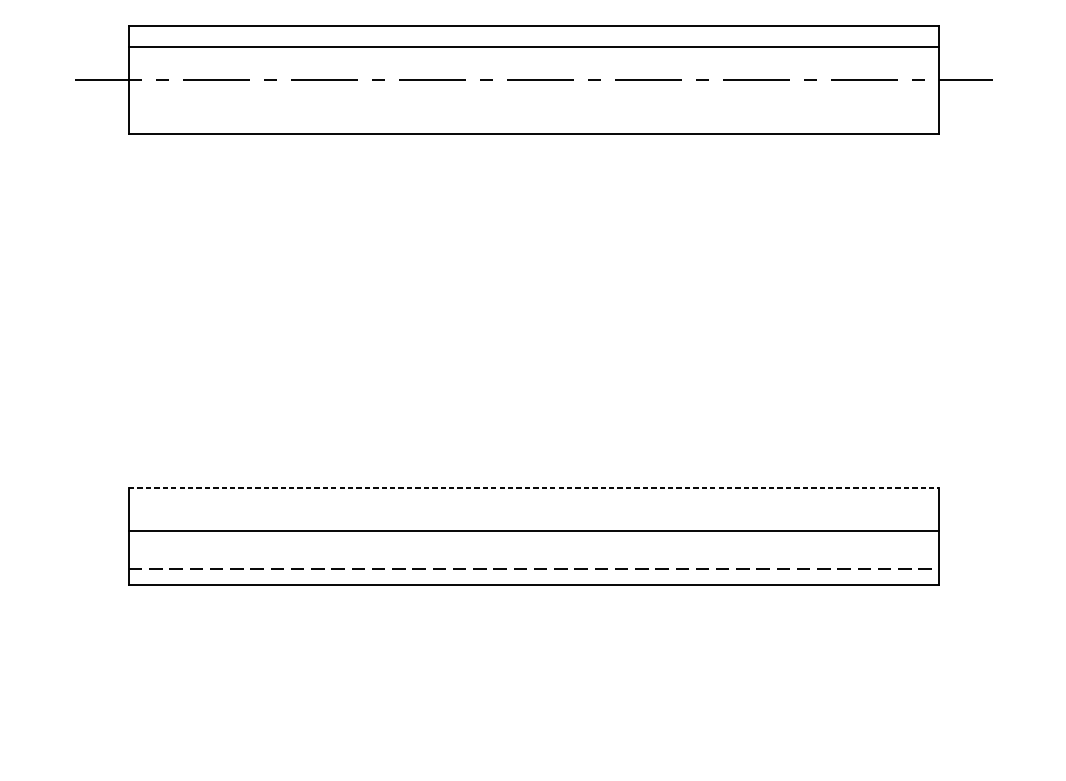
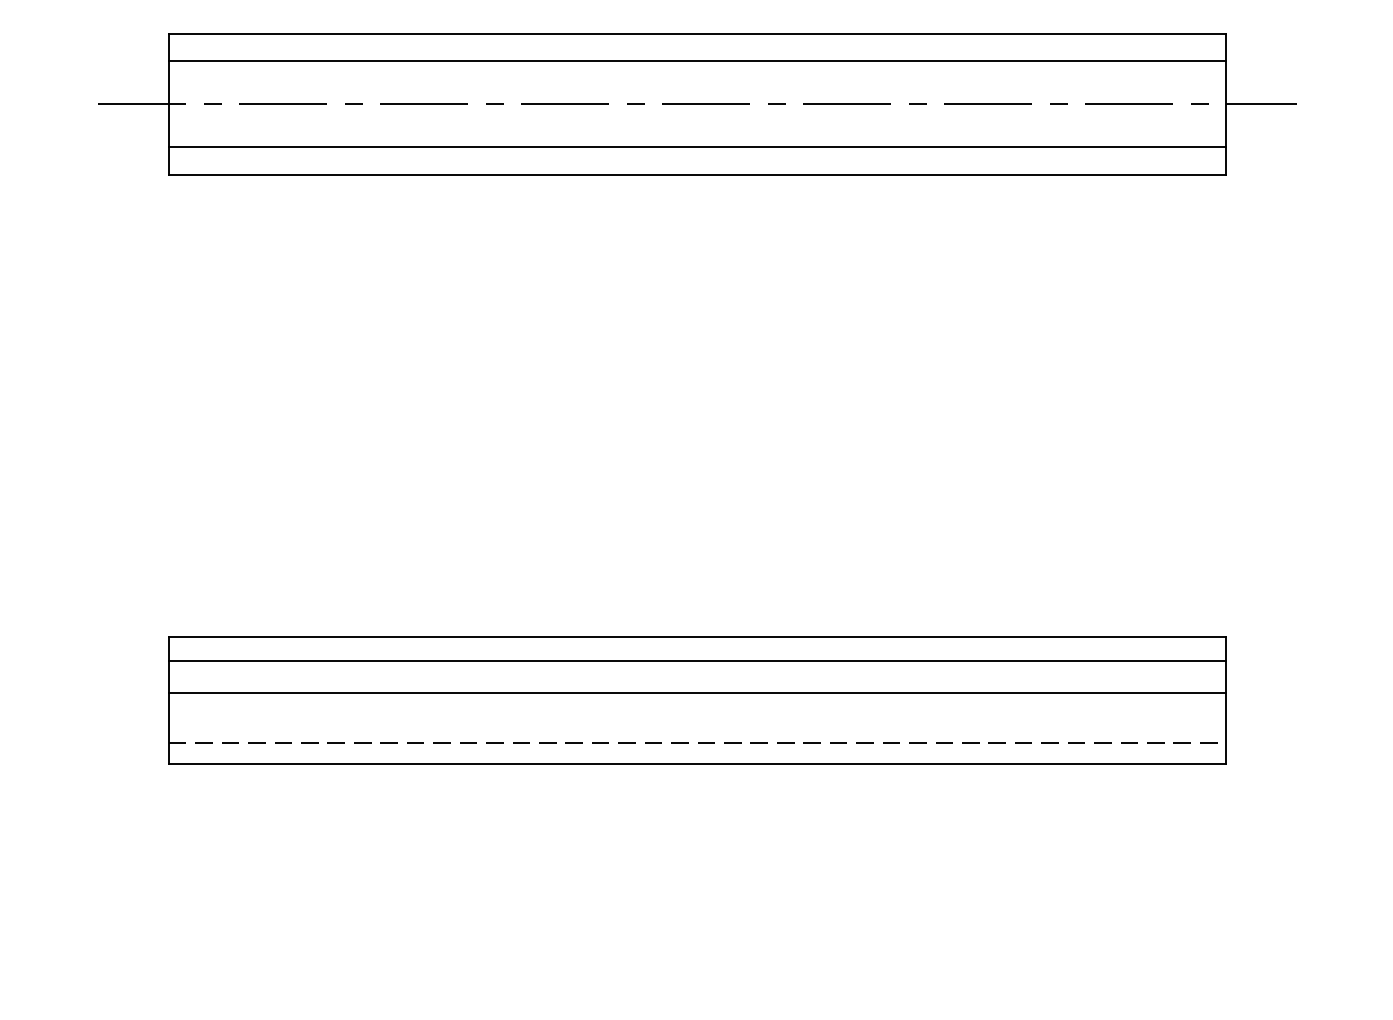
line: (533, 112) -> (697, 147), added
line: (533, 487) -> (697, 636), dashed -> solid
line: (533, 505) -> (697, 660), added

